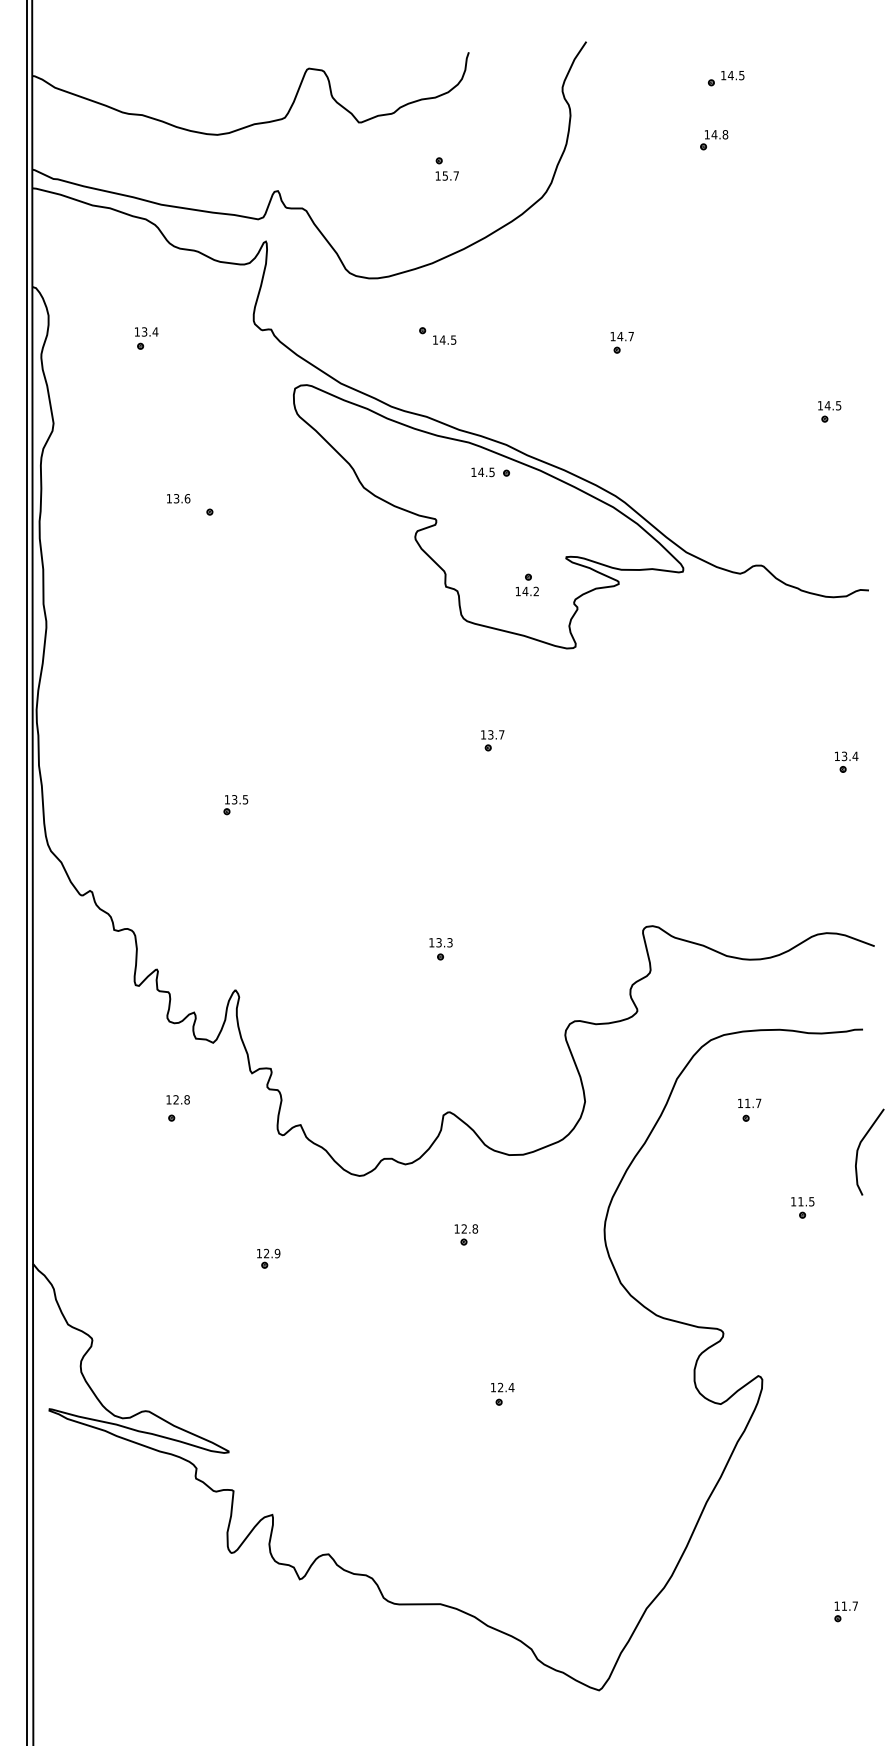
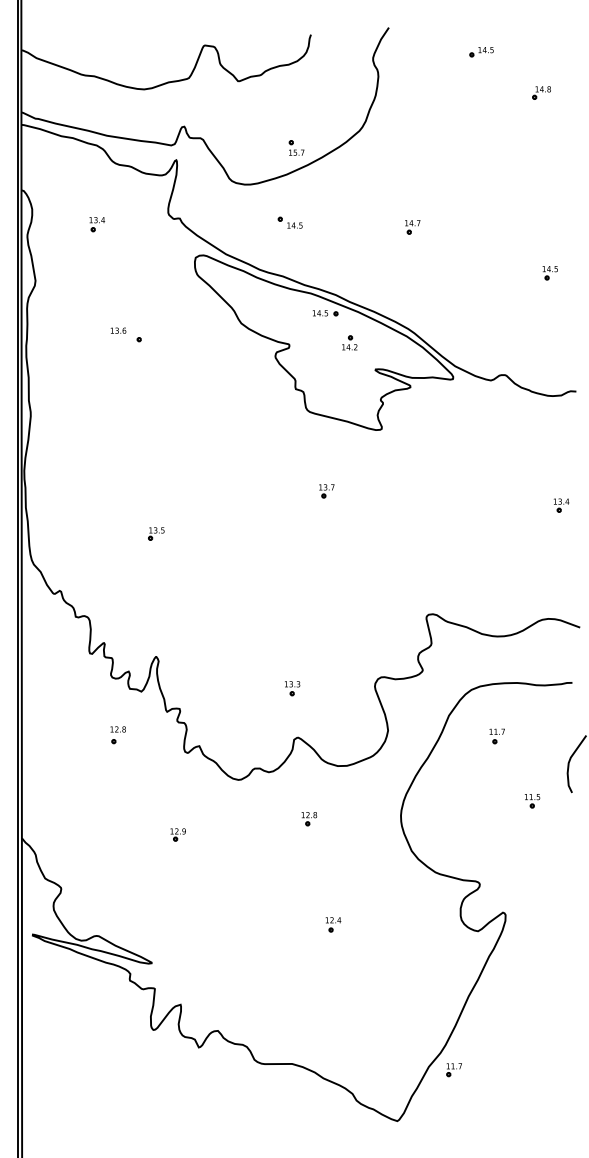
part: (713, 139) -> (541, 92), moved
part: (447, 168) -> (296, 147), moved
part: (526, 584) -> (349, 342), moved
part: (440, 949) -> (292, 688), moved
part: (845, 1612) -> (453, 1070), moved

